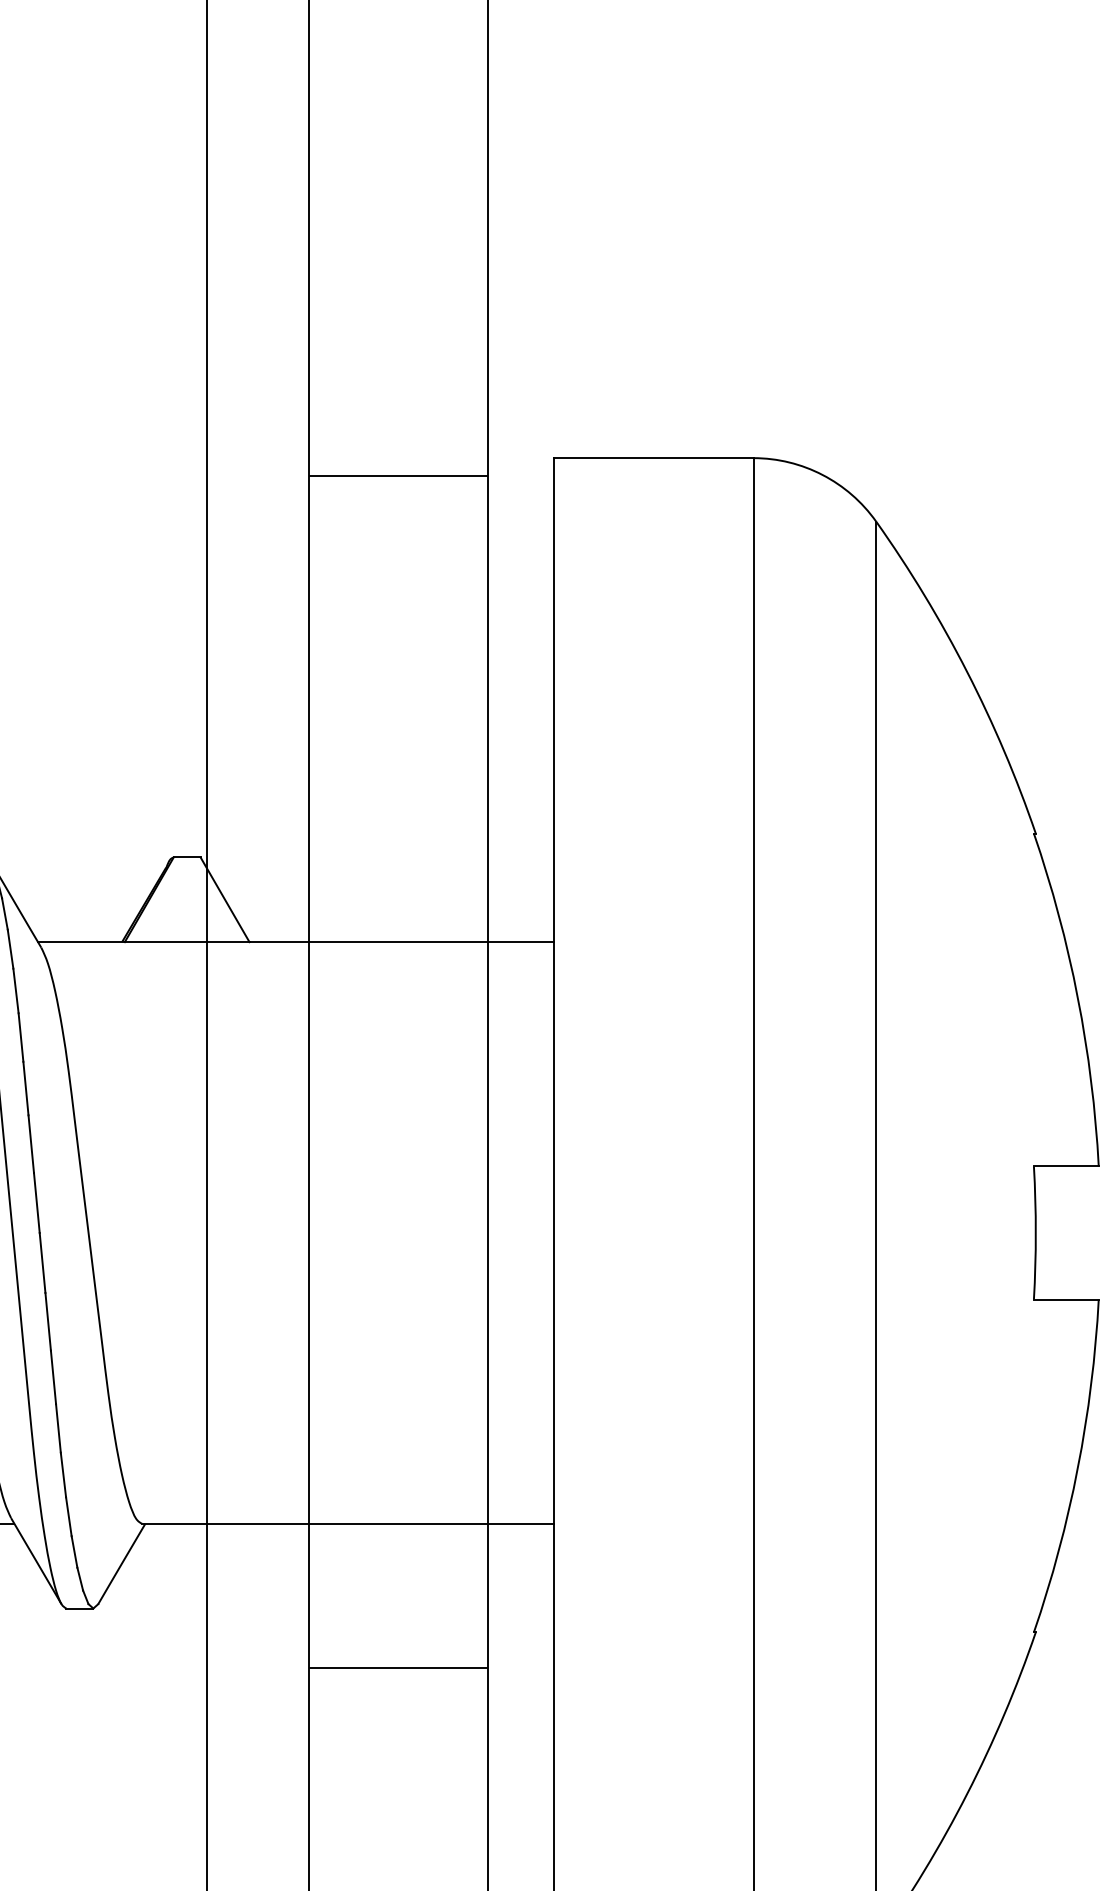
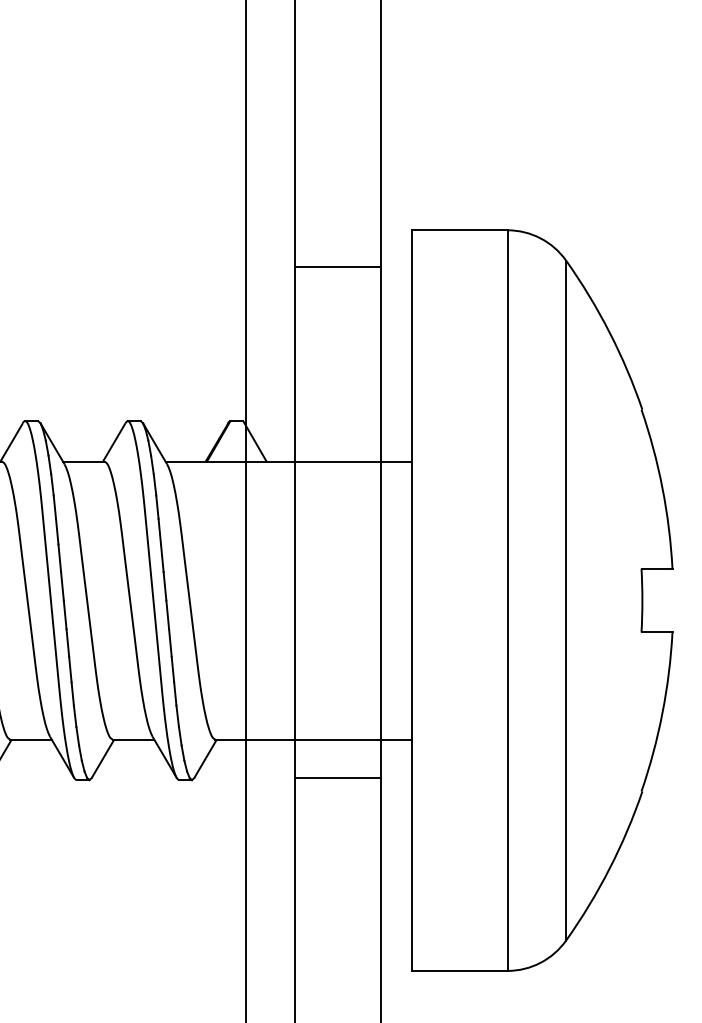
line: (397, 475) -> (337, 266), moved
line: (397, 1667) -> (337, 778), moved

